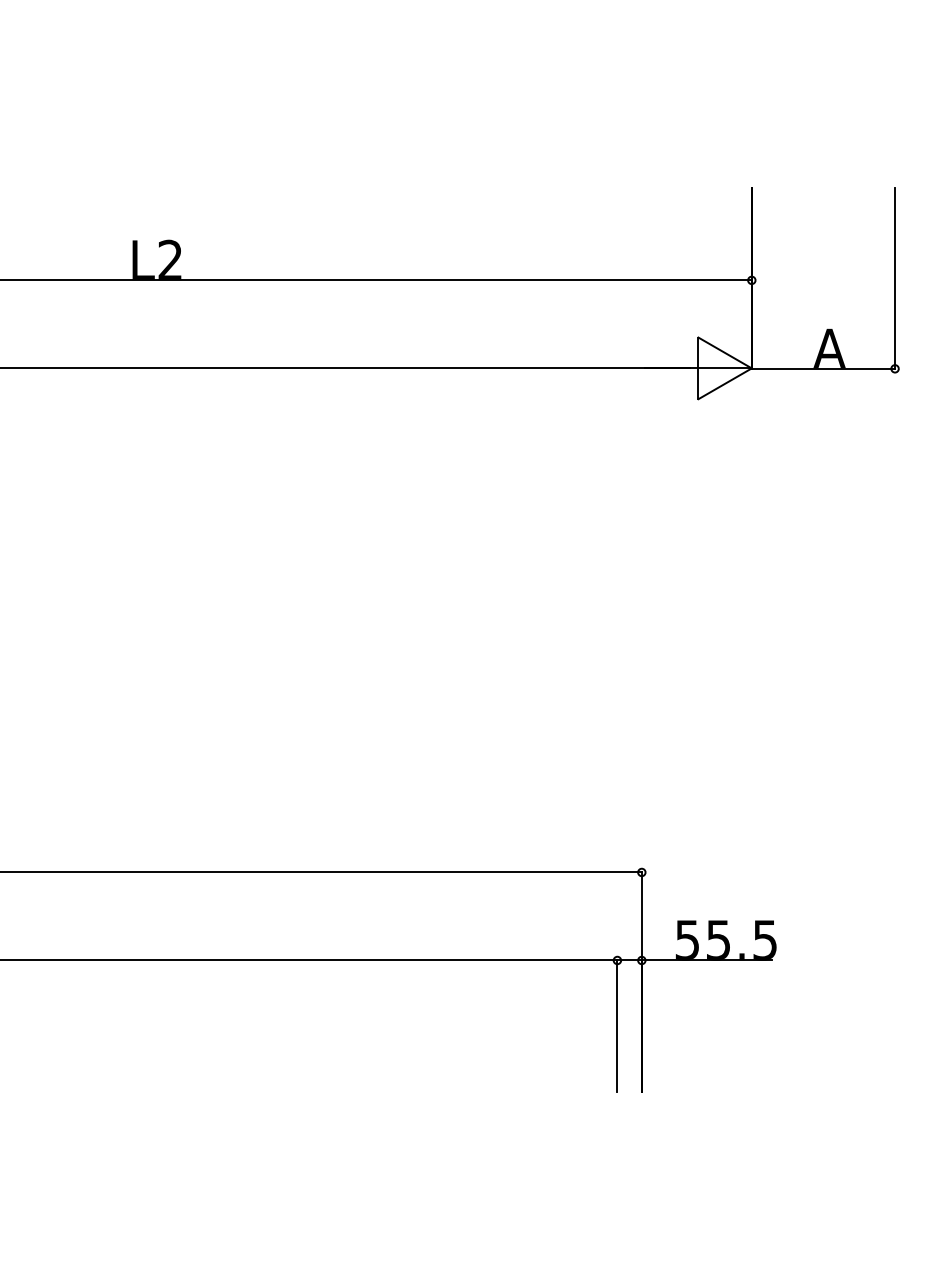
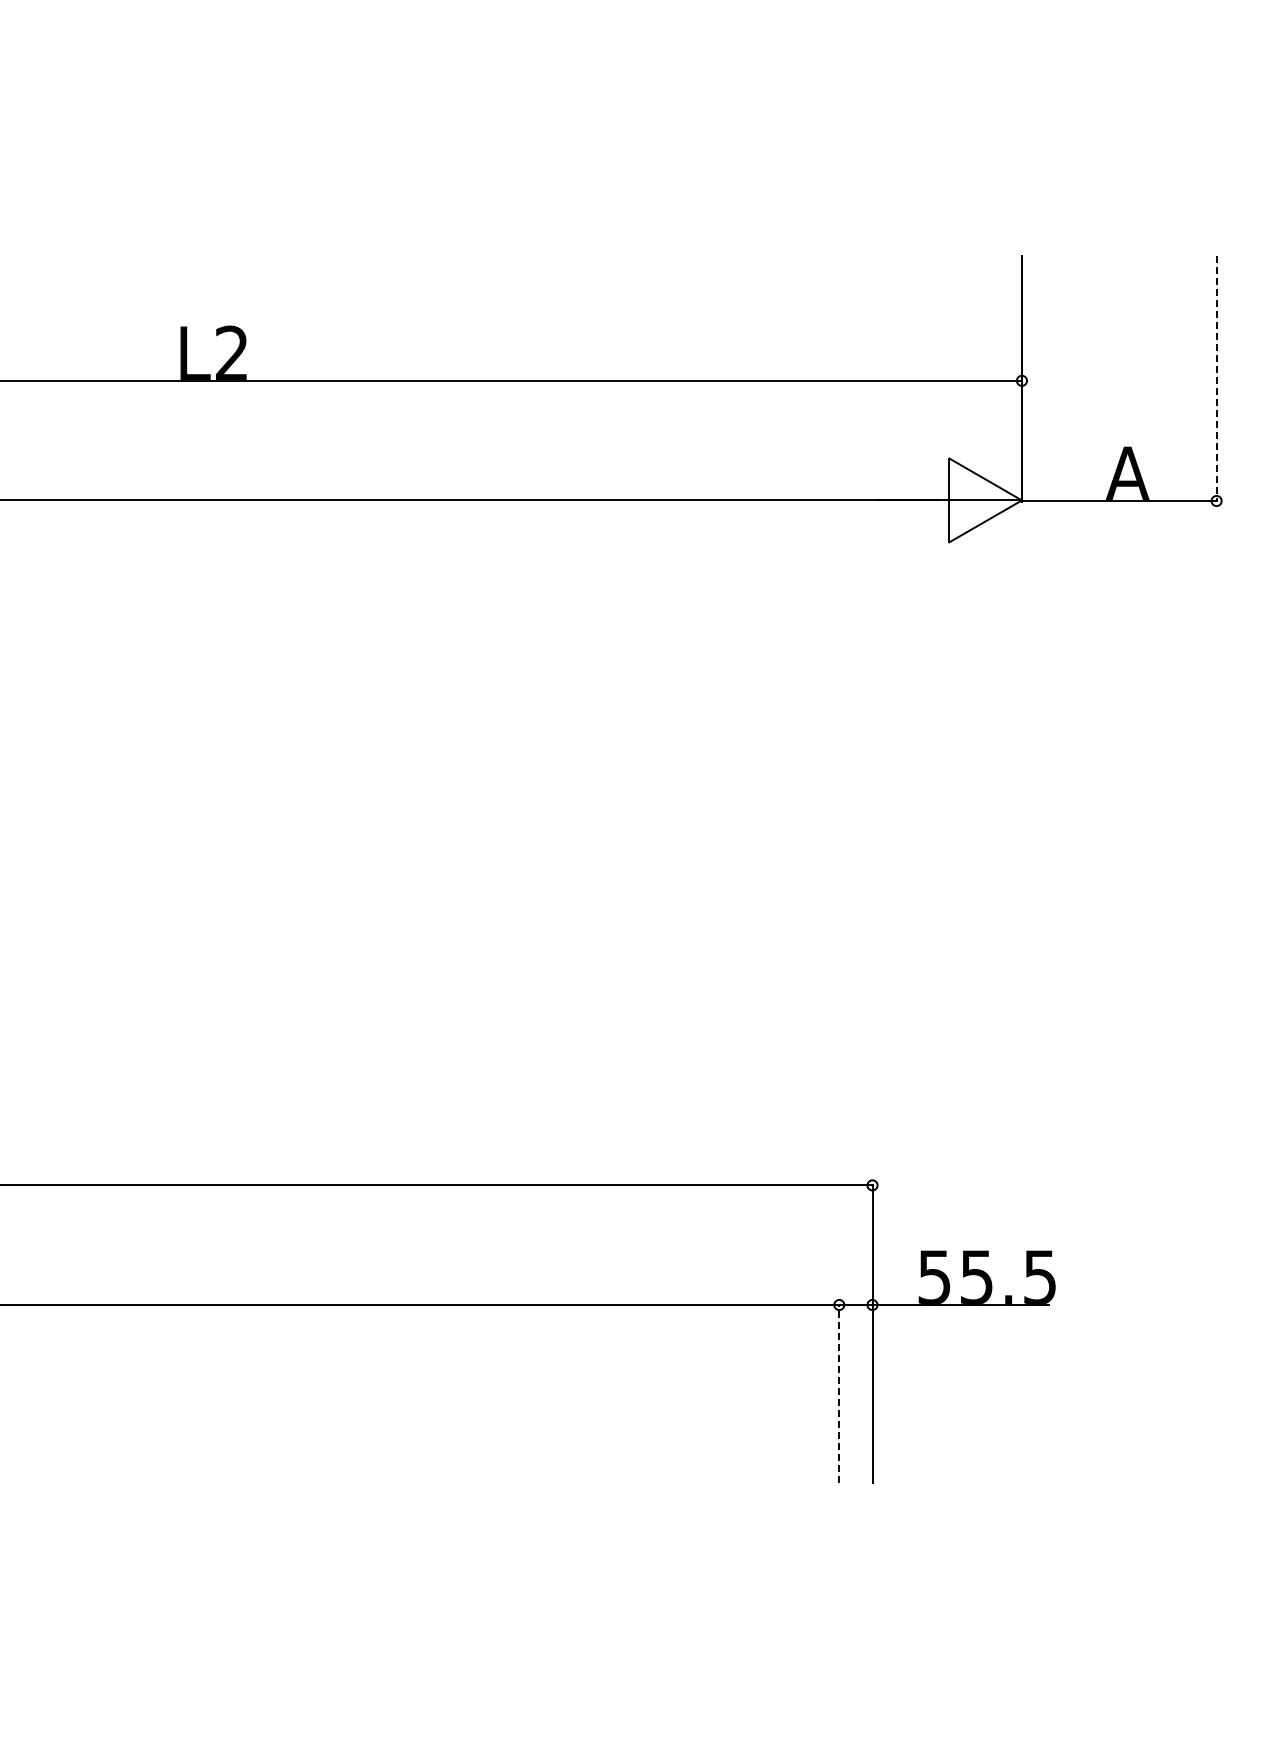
line: (894, 279) -> (1216, 379), solid -> dashed
line: (617, 1025) -> (839, 1393), solid -> dashed

